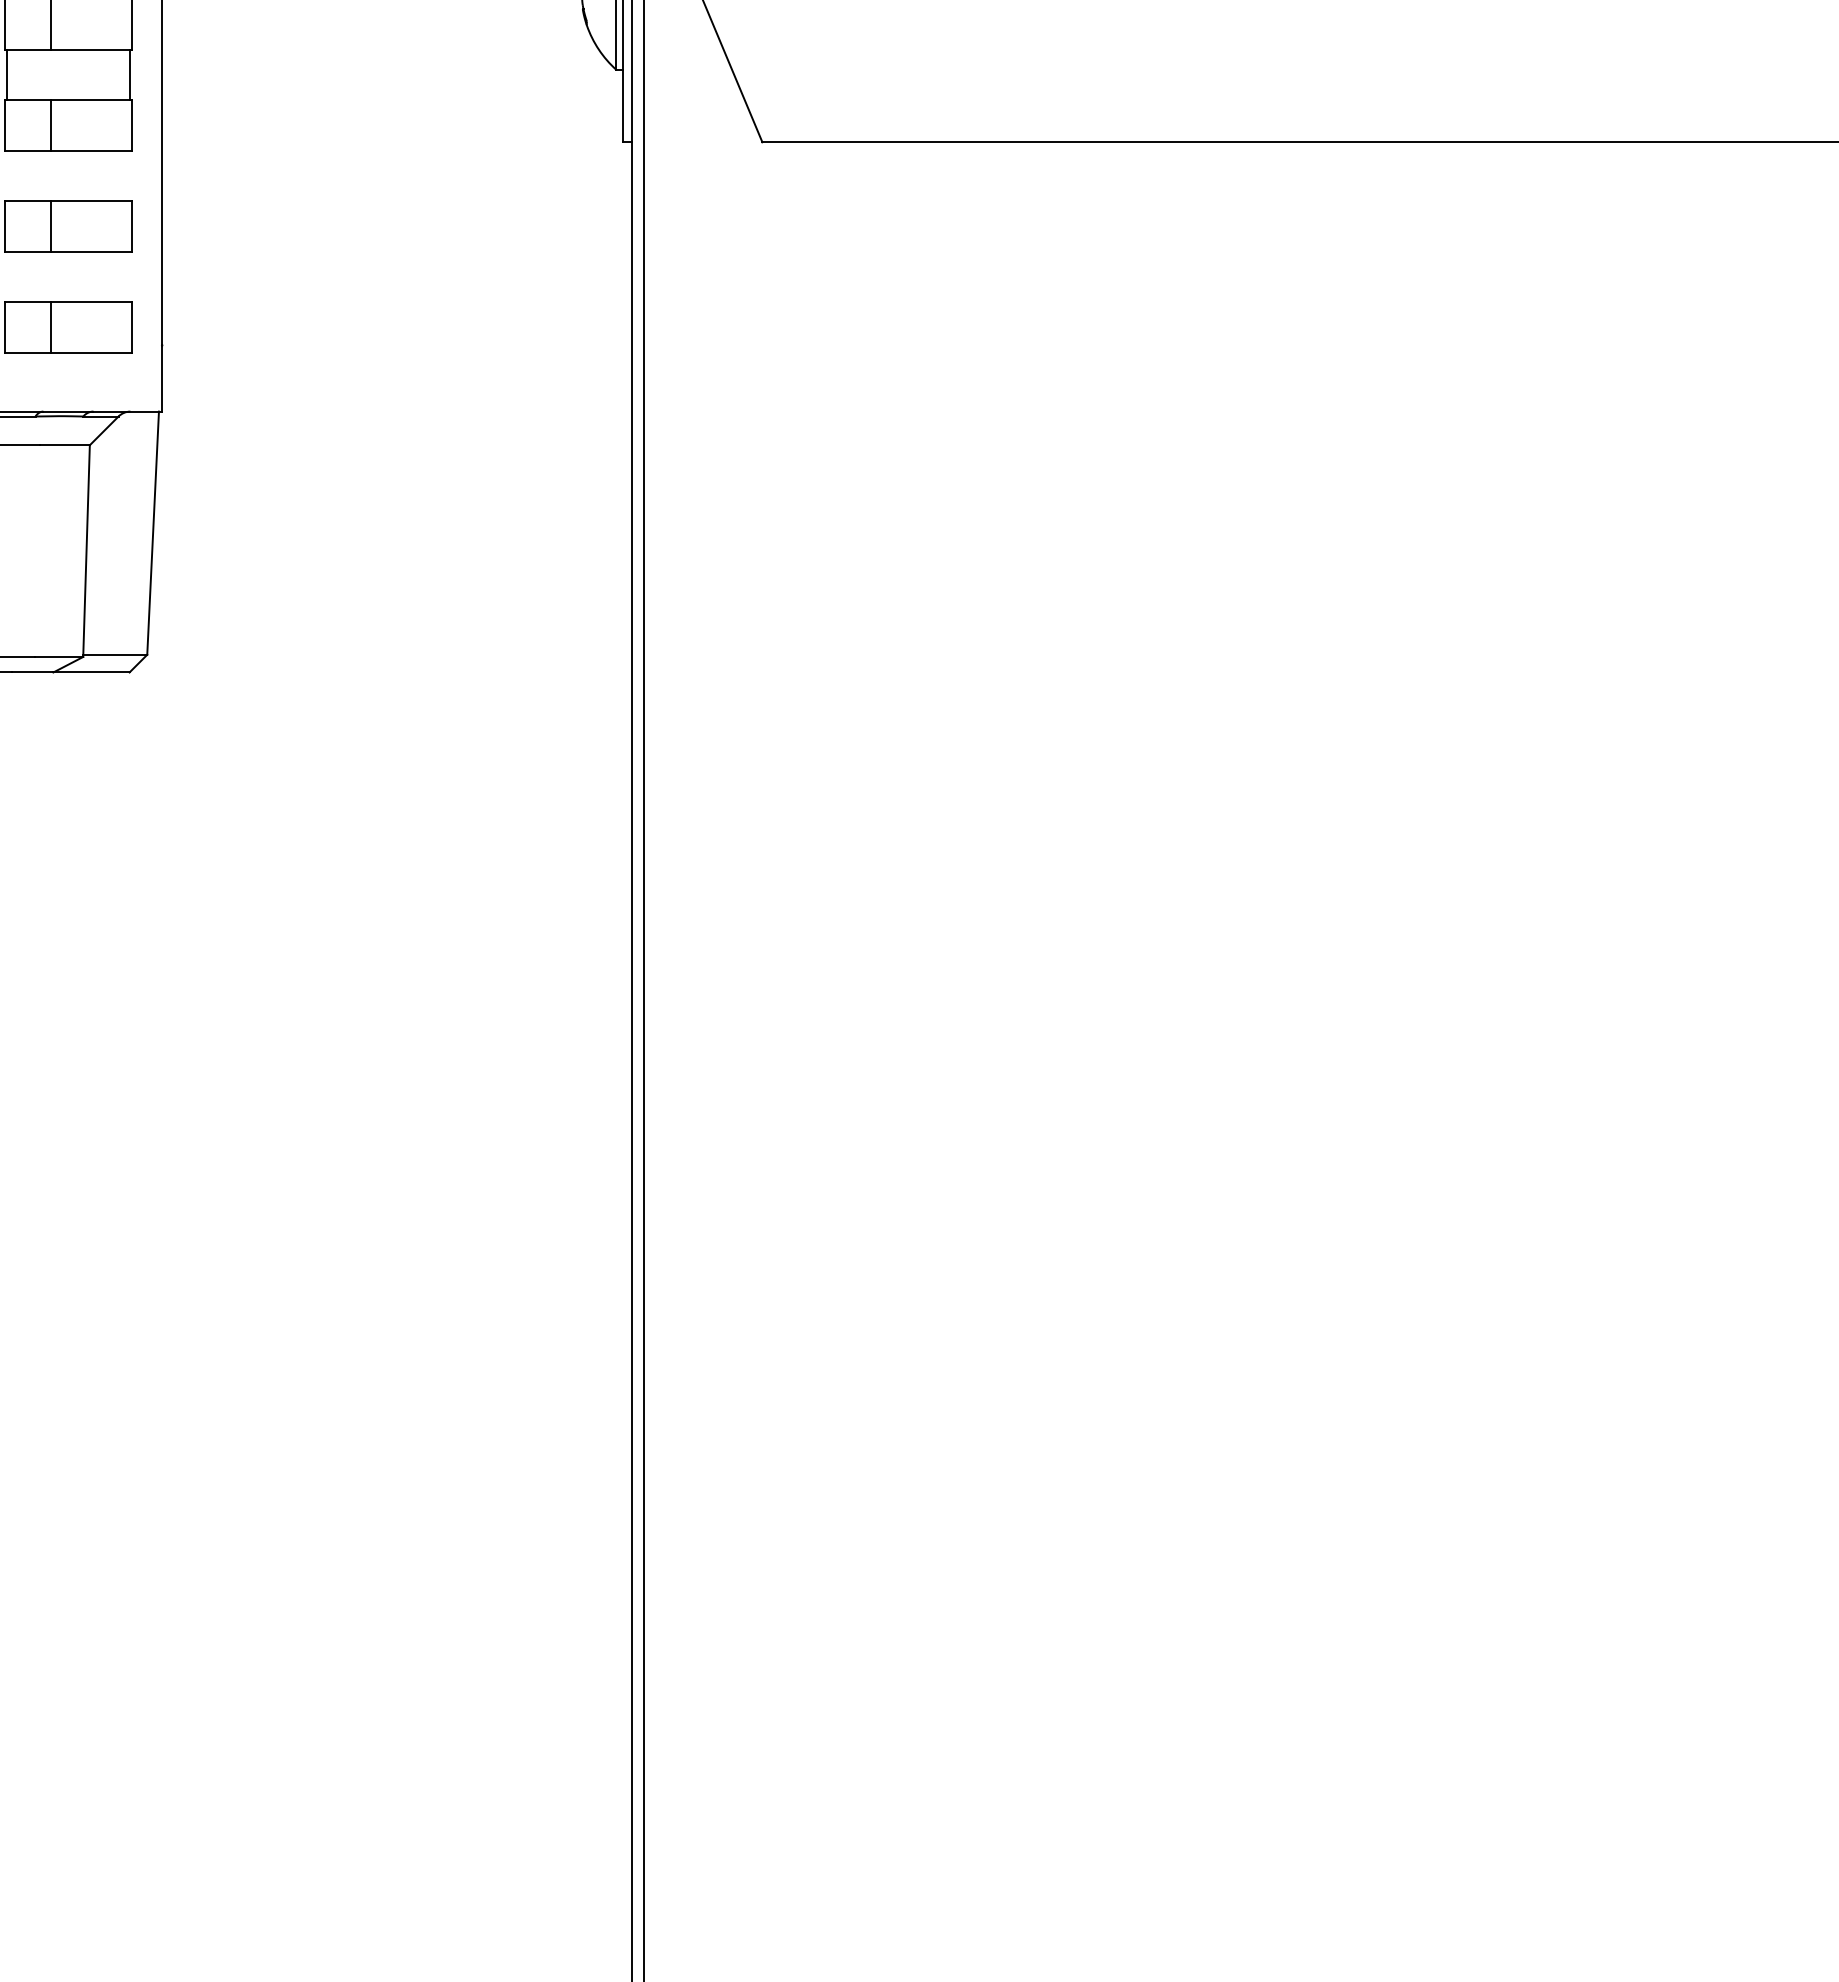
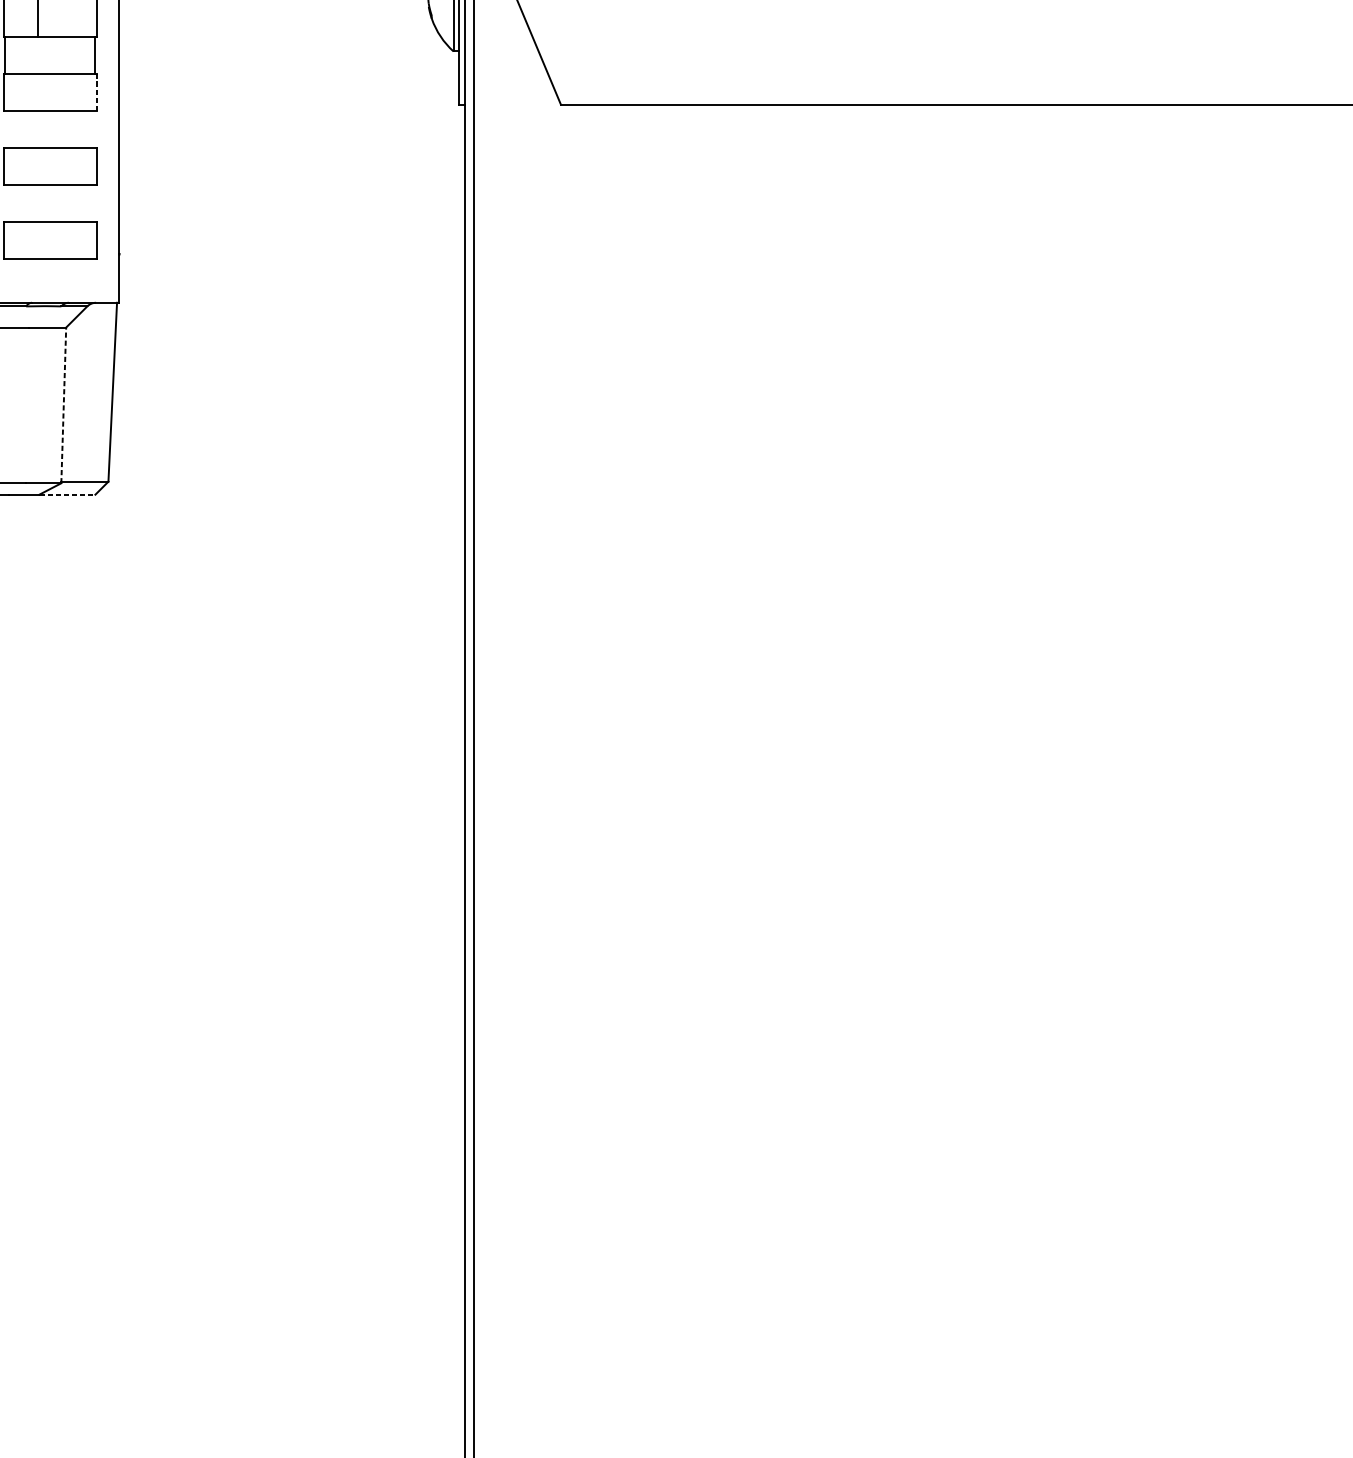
line: (132, 124) -> (97, 91), solid -> dashed
line: (50, 125) -> (37, 92), removed
line: (50, 226) -> (37, 166), removed
line: (50, 327) -> (37, 240), removed
line: (86, 551) -> (63, 405), solid -> dashed
line: (92, 672) -> (68, 494), solid -> dashed

